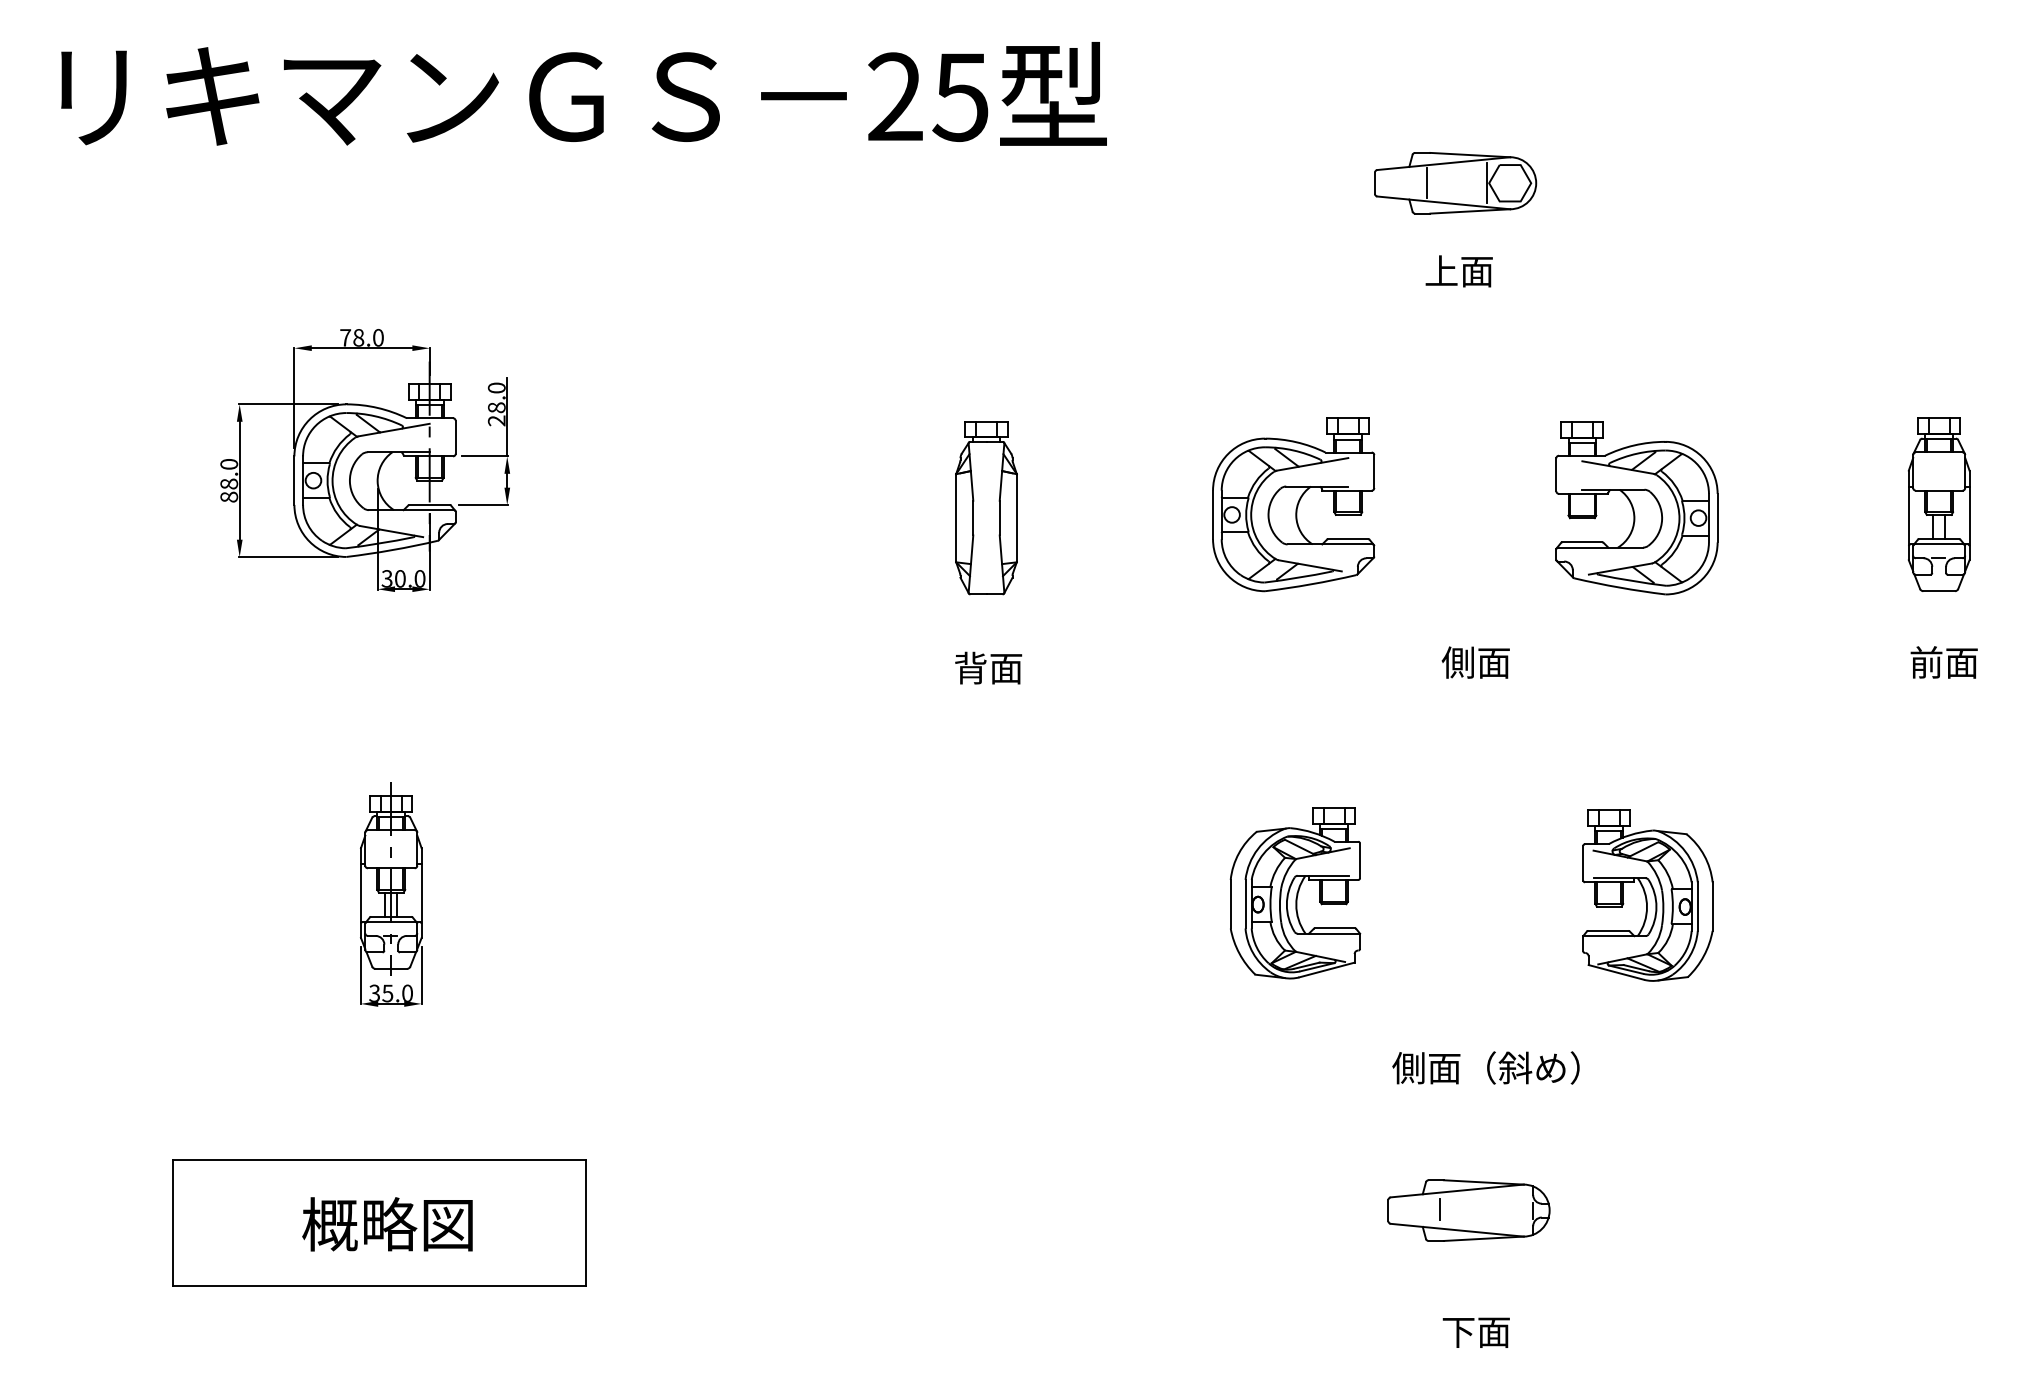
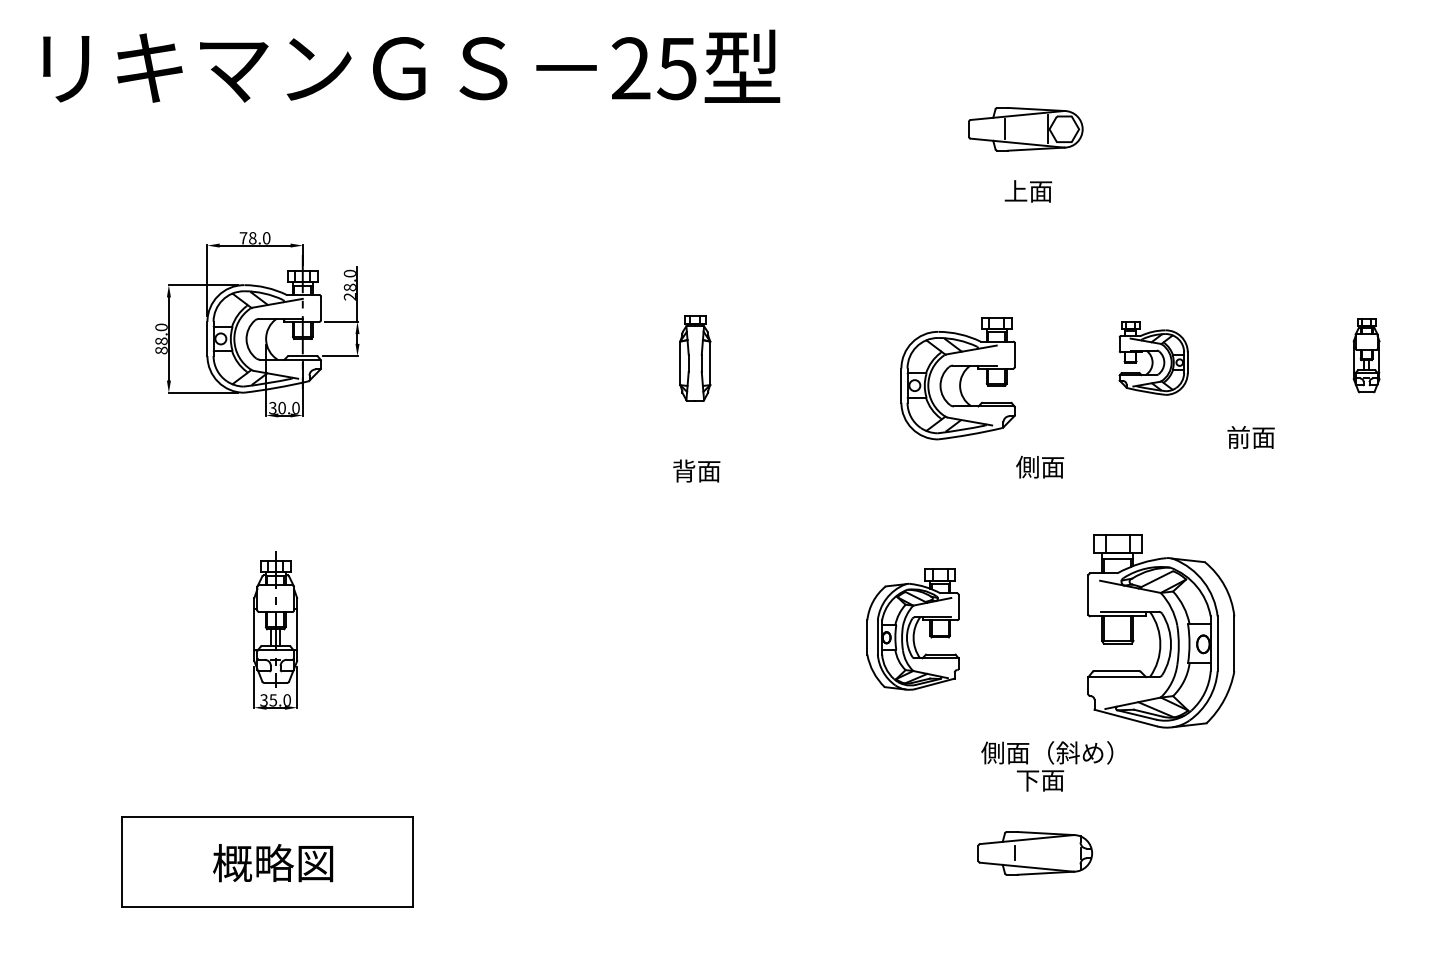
part: (1293, 504) -> (958, 378), moved
part: (1938, 504) -> (1366, 355), size x0.6
part: (986, 508) -> (695, 358), size x0.7
part: (1636, 508) -> (1153, 358), size x0.6
text: (1943, 662) -> (1250, 437), moved
part: (1647, 895) -> (1161, 631), size x1.6
text: (1475, 1332) -> (1039, 780), moved

